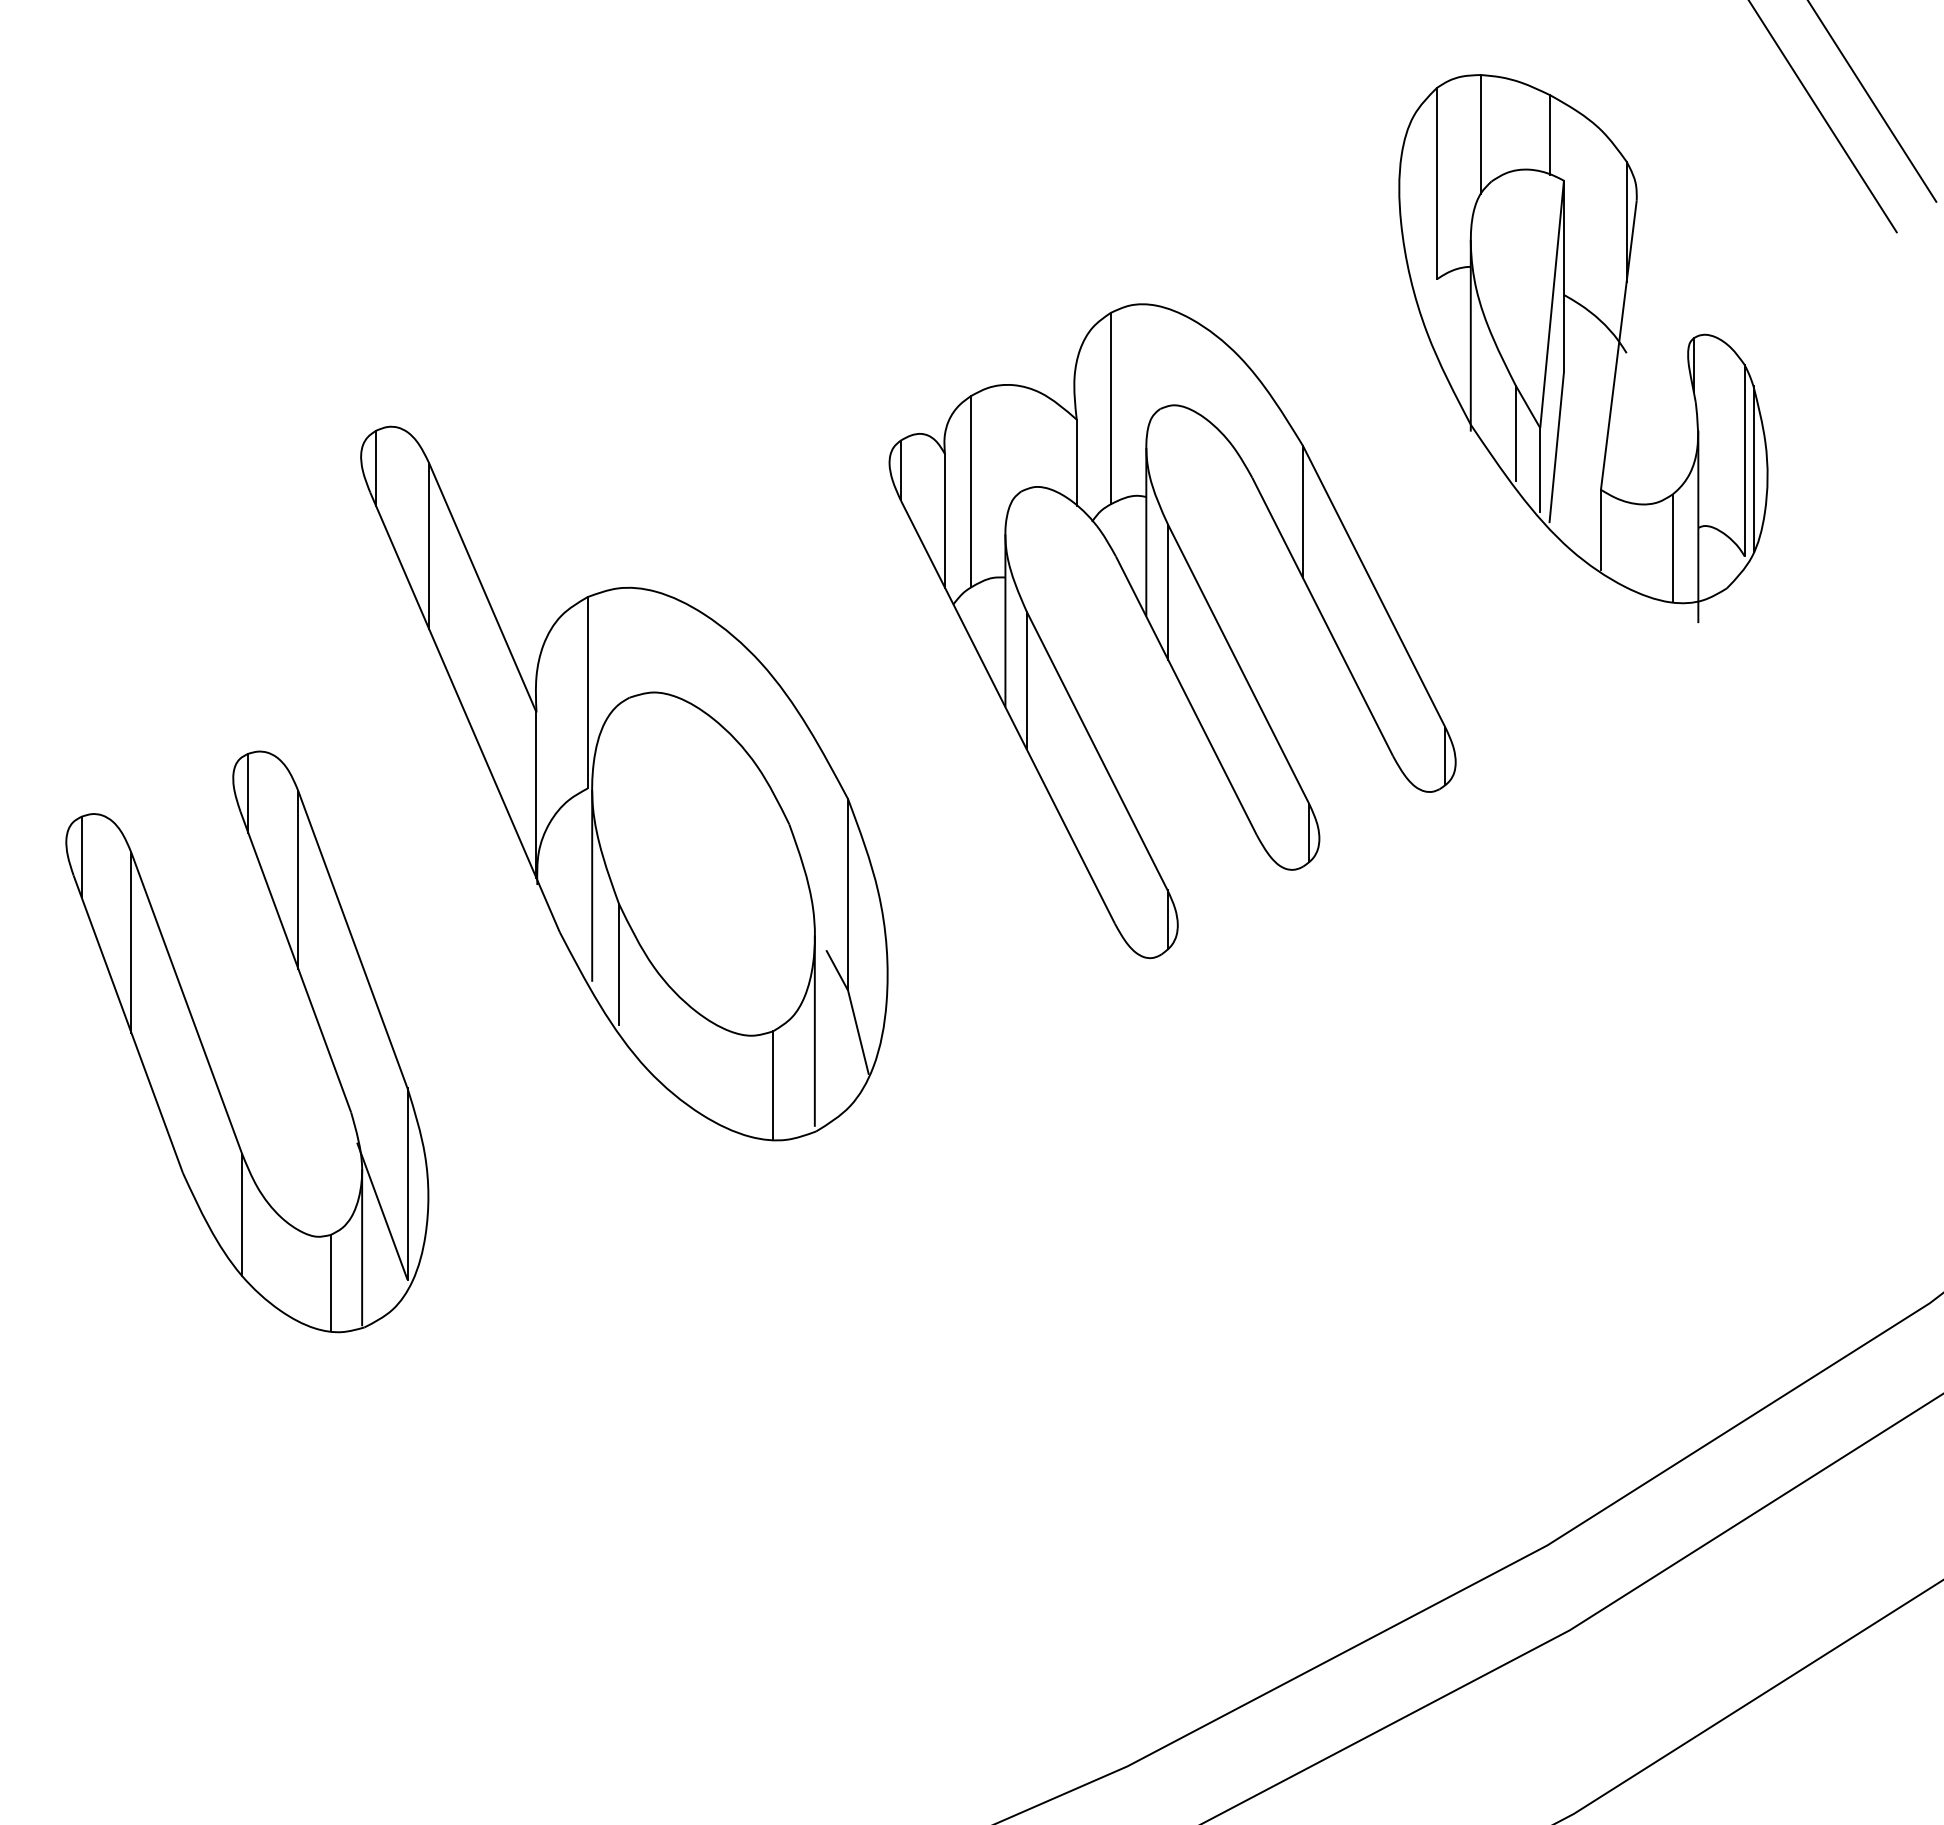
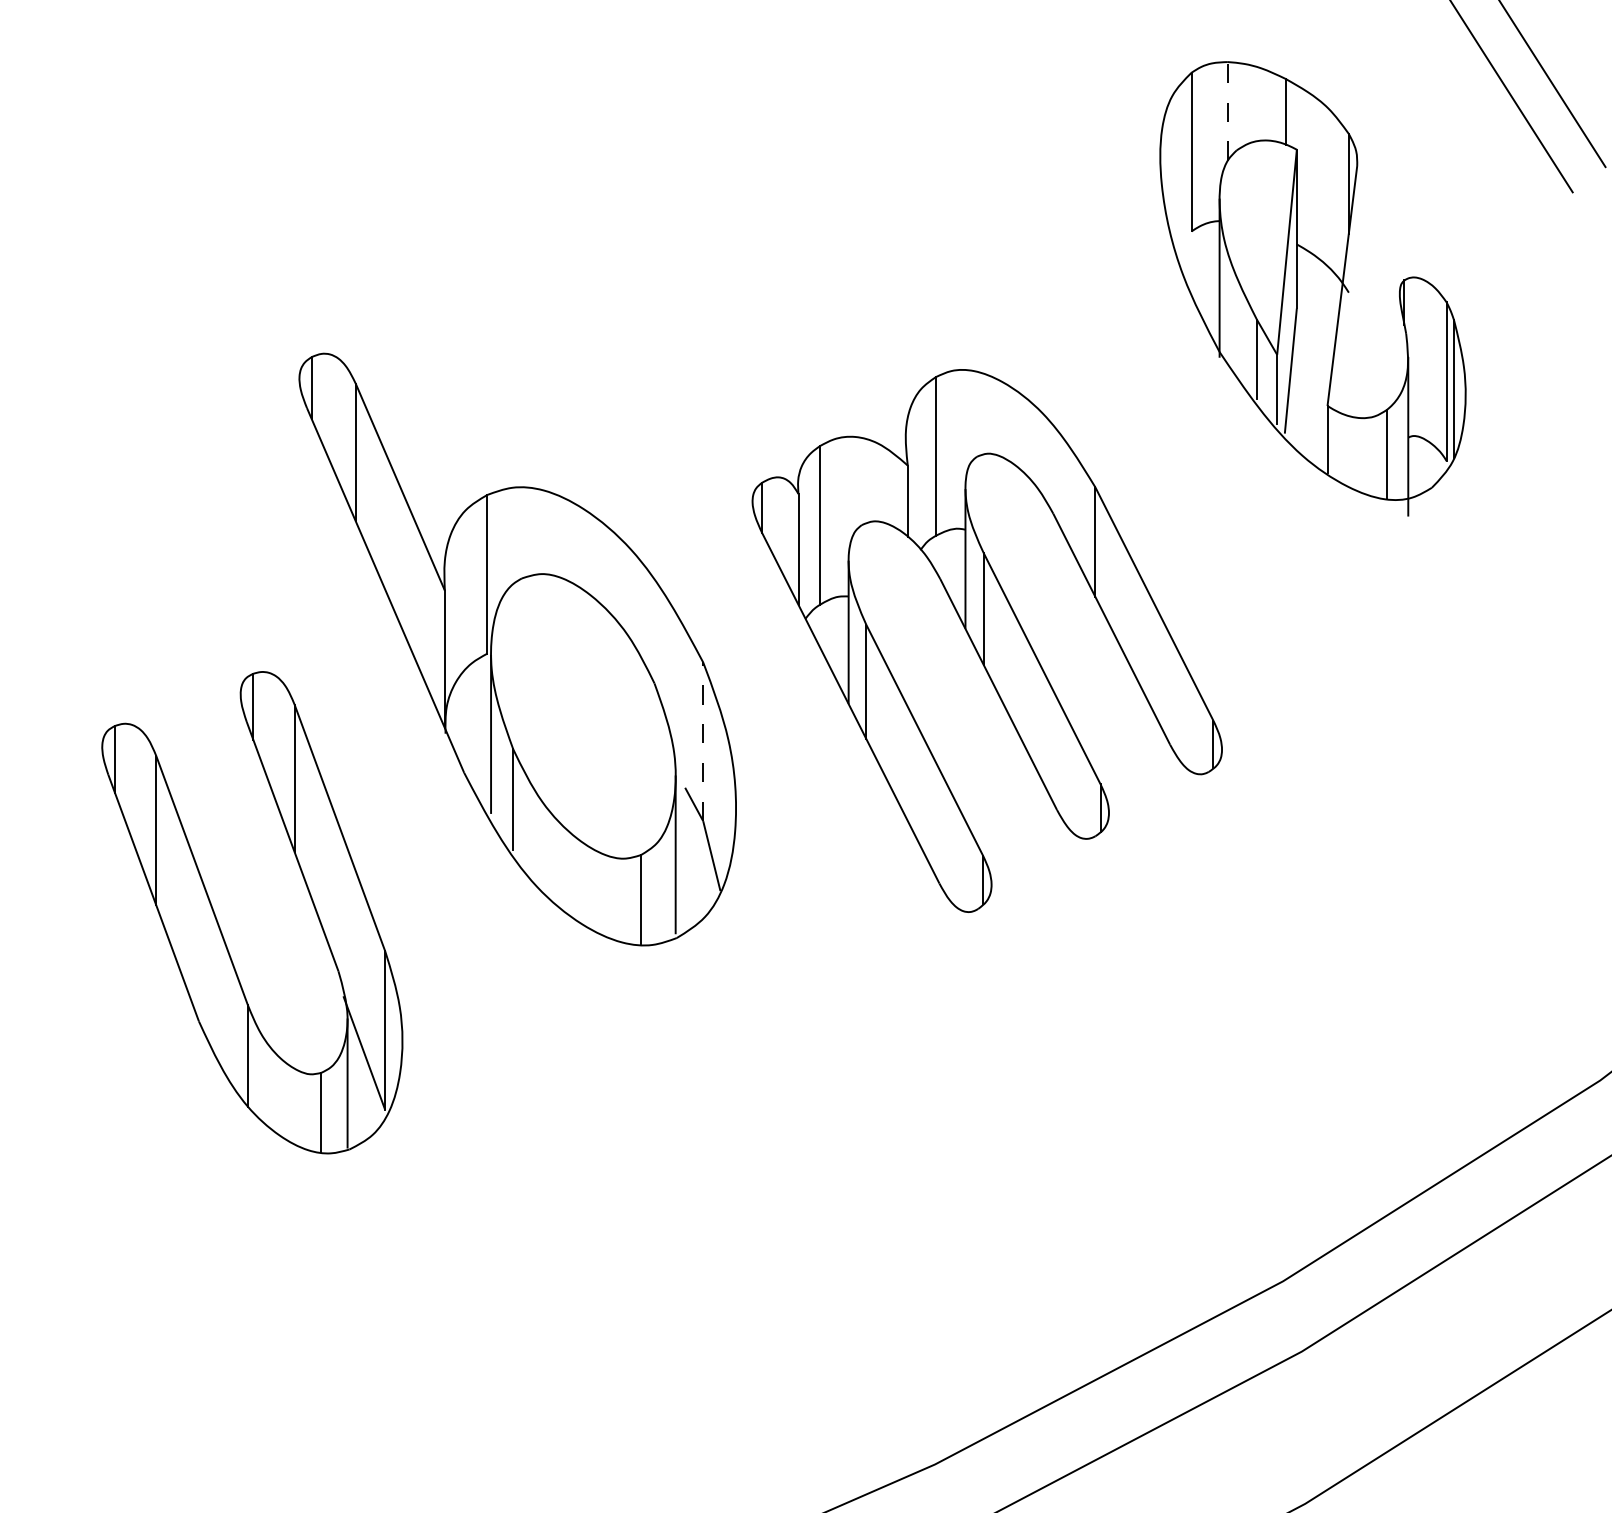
line: (1480, 134) -> (1227, 111), solid -> dashed
part: (1172, 631) -> (987, 641), moved
line: (848, 894) -> (703, 741), solid -> dashed
part: (206, 1053) -> (218, 922), moved

